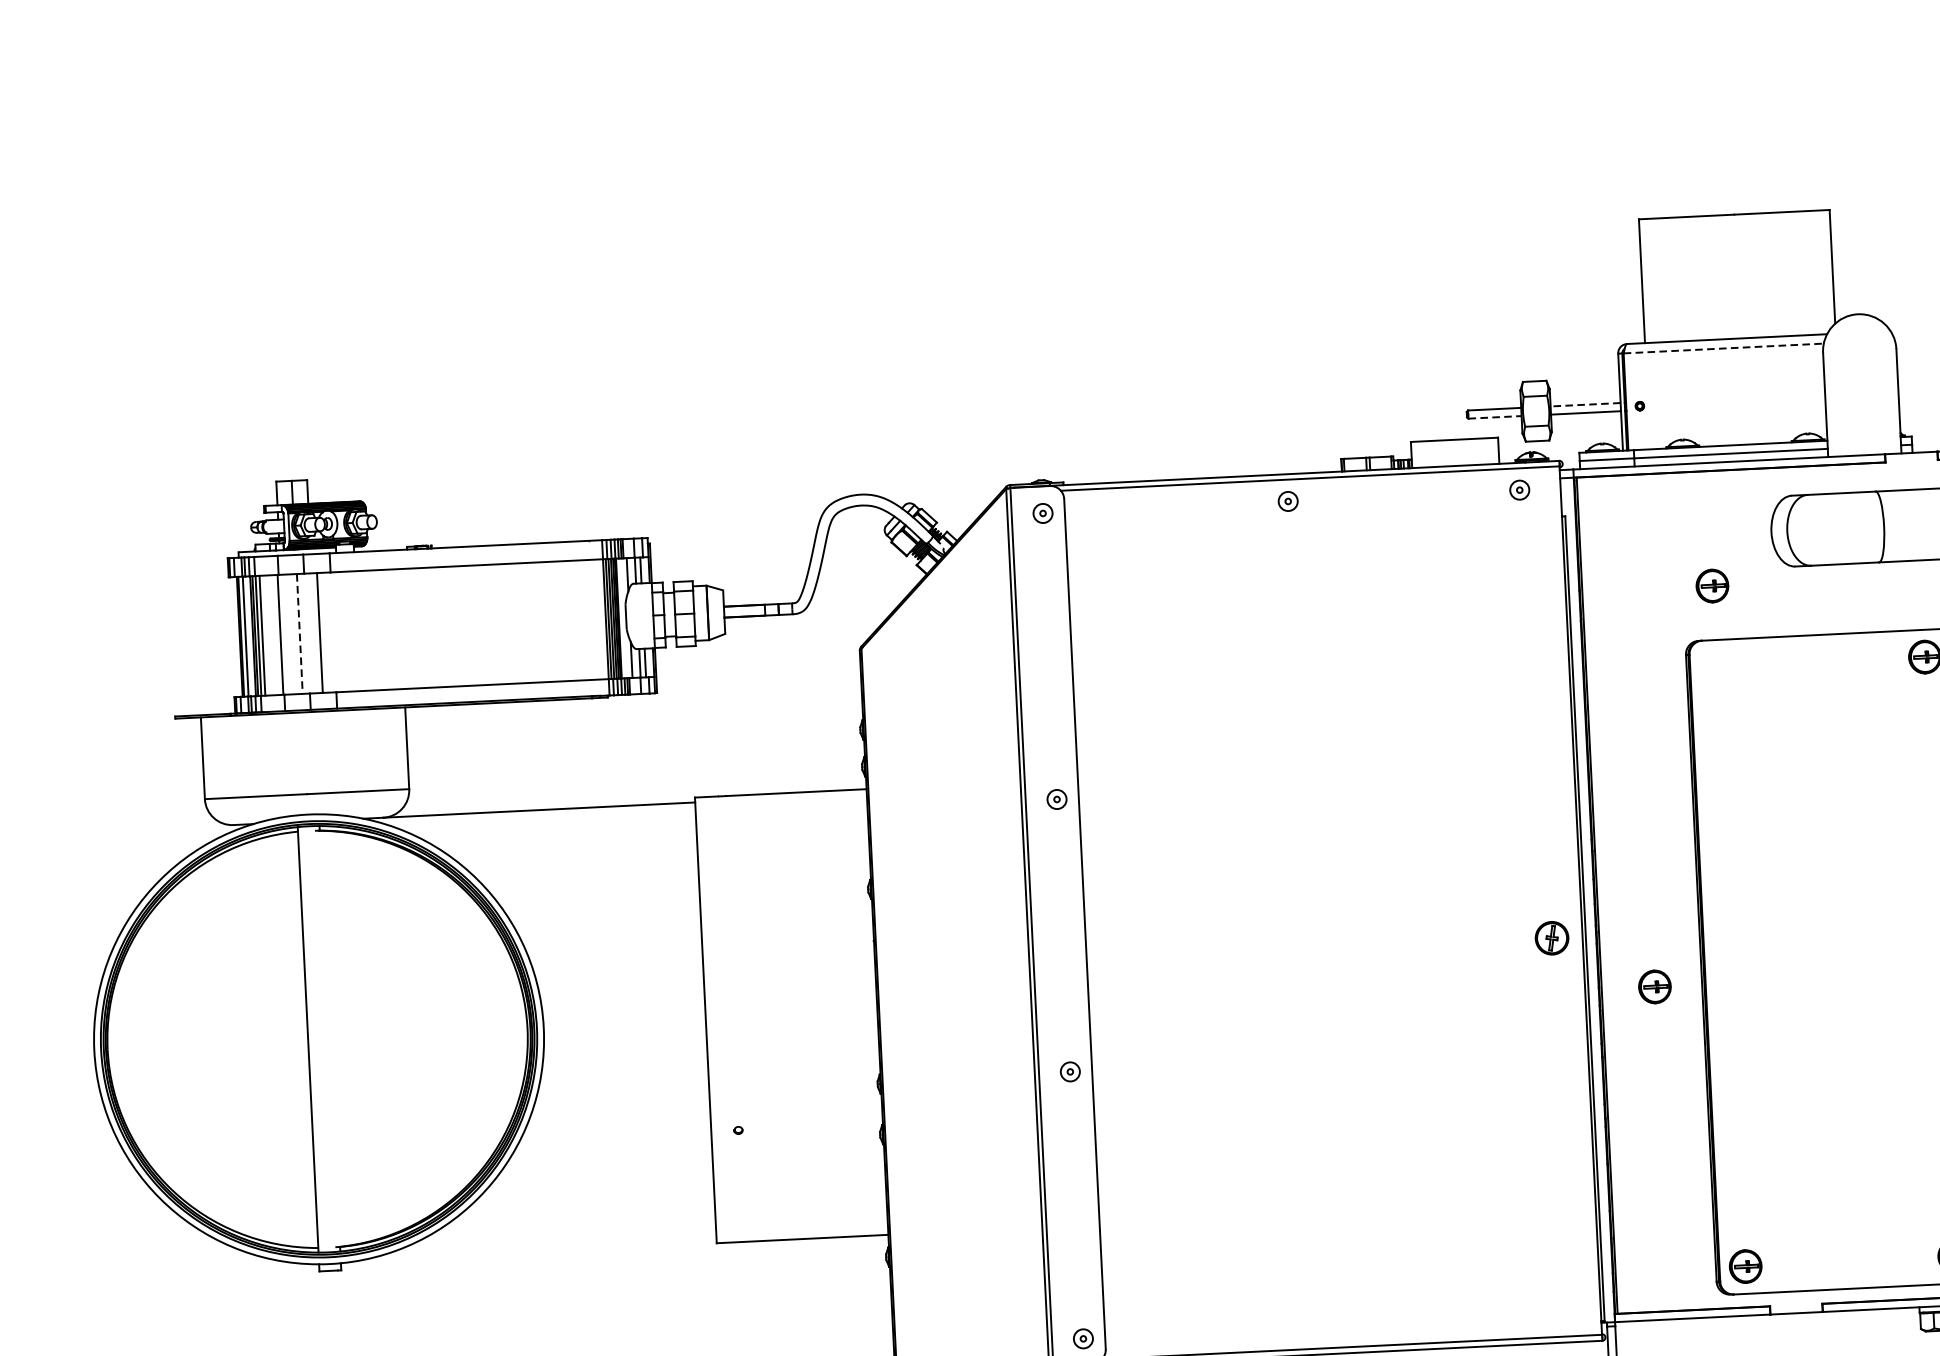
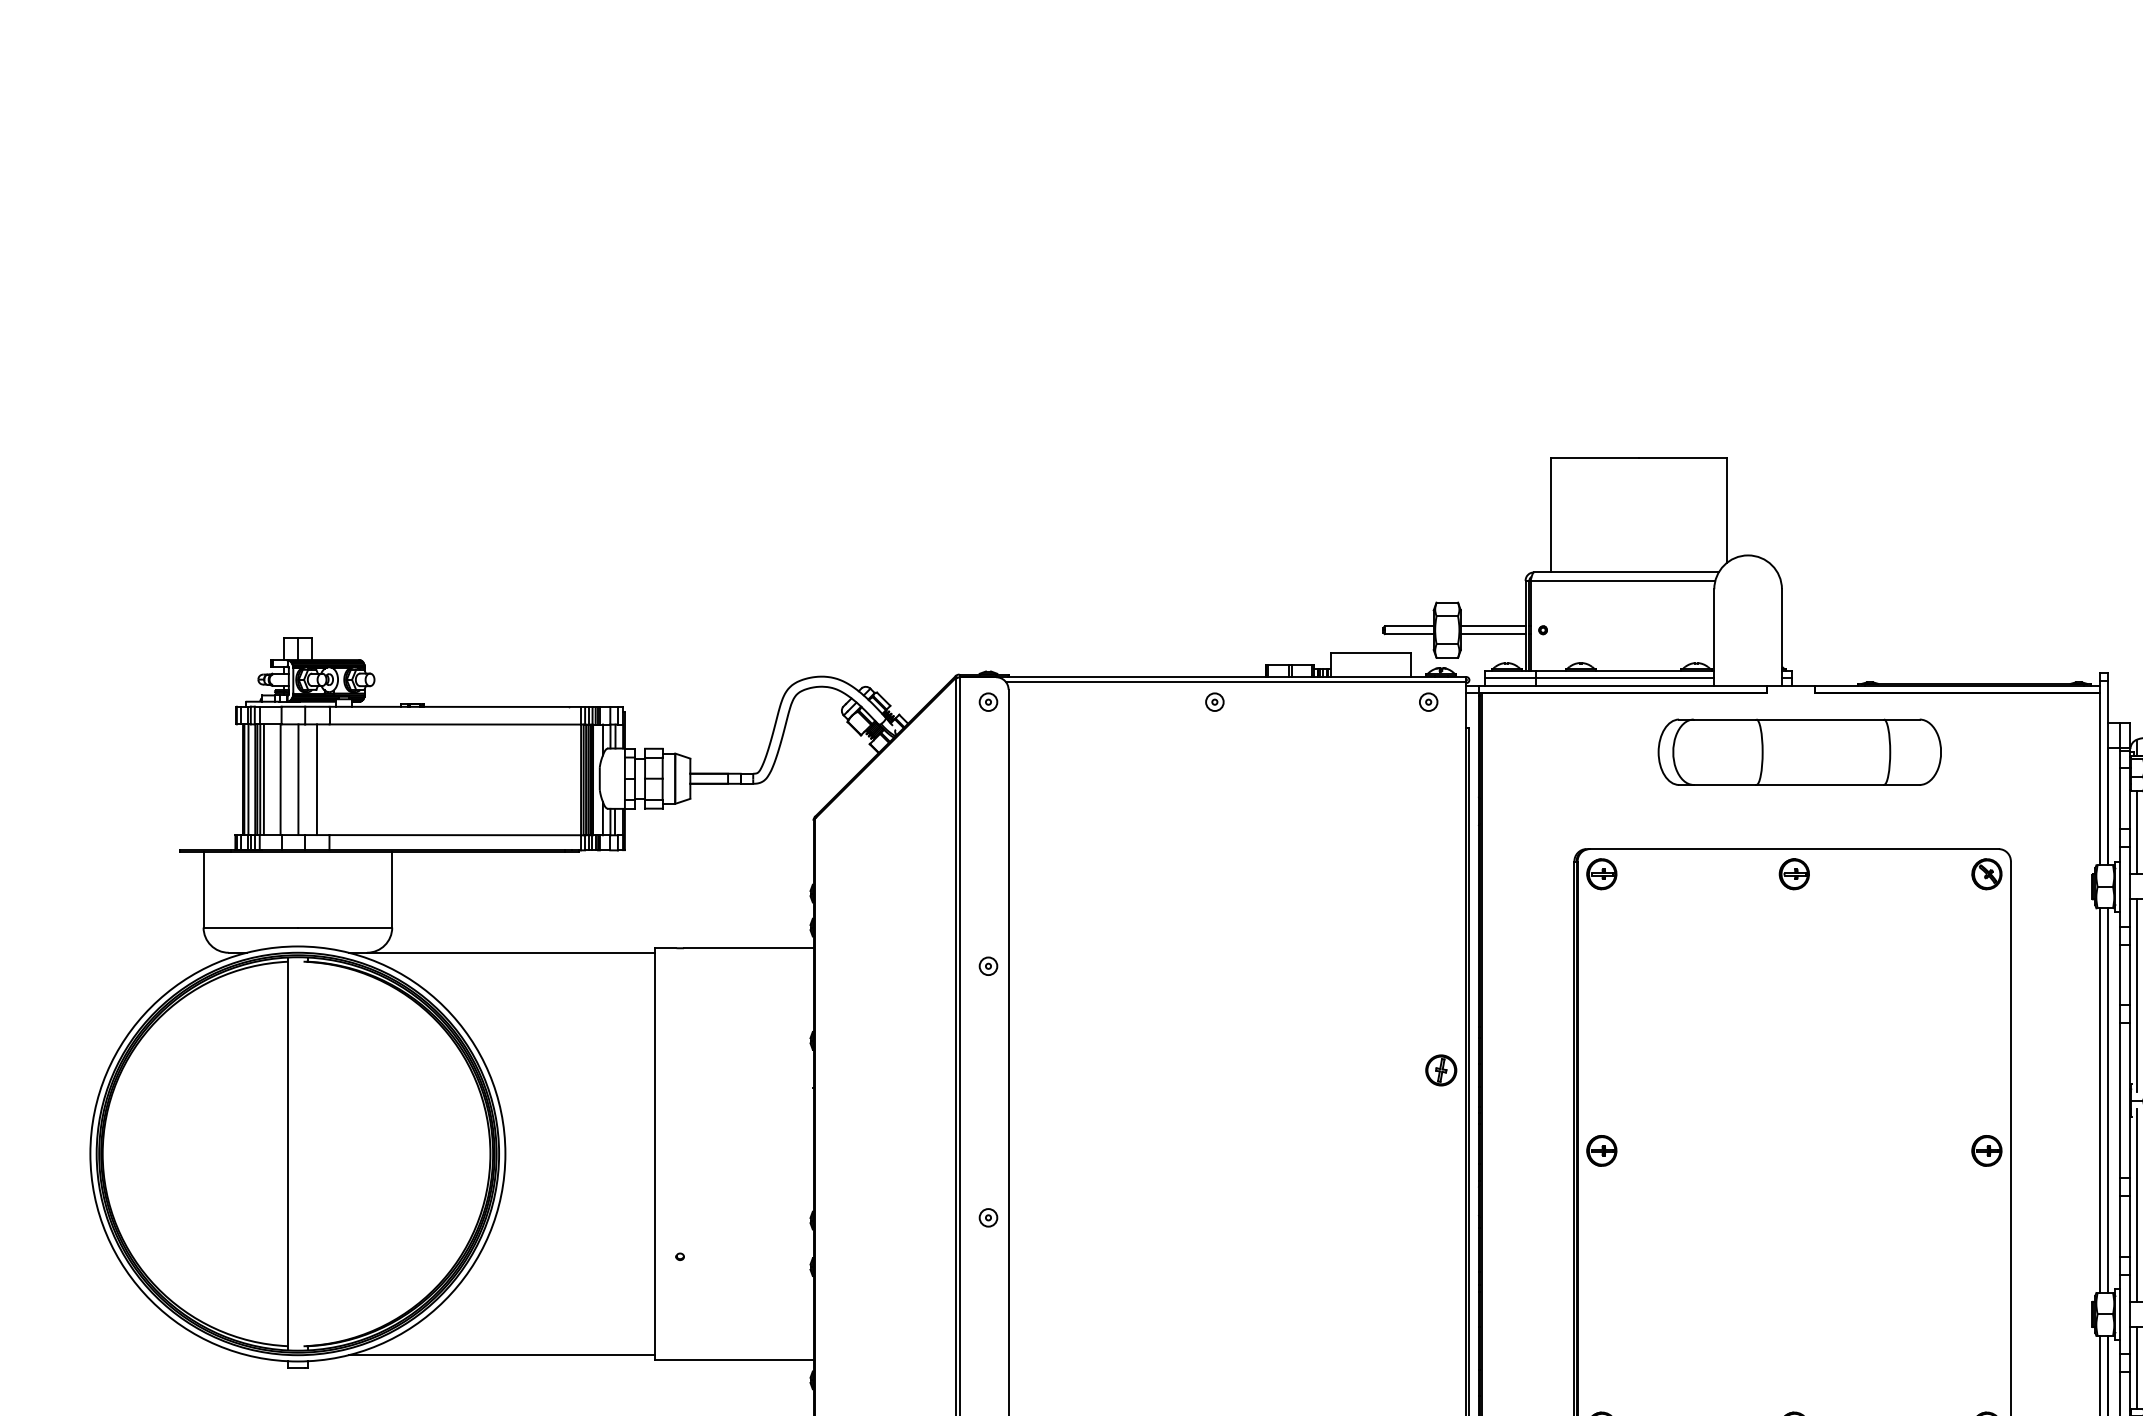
line: (1724, 348) -> (1623, 580), dashed -> solid
line: (1584, 404) -> (1492, 626), dashed -> solid
line: (1495, 417) -> (1409, 634), dashed -> solid
part: (1712, 586) -> (1601, 874), moved
line: (299, 634) -> (298, 780), dashed -> solid
part: (1552, 938) -> (1441, 1070), moved
part: (1654, 986) -> (1601, 1150), moved
line: (550, 1246) -> (501, 1355), added

